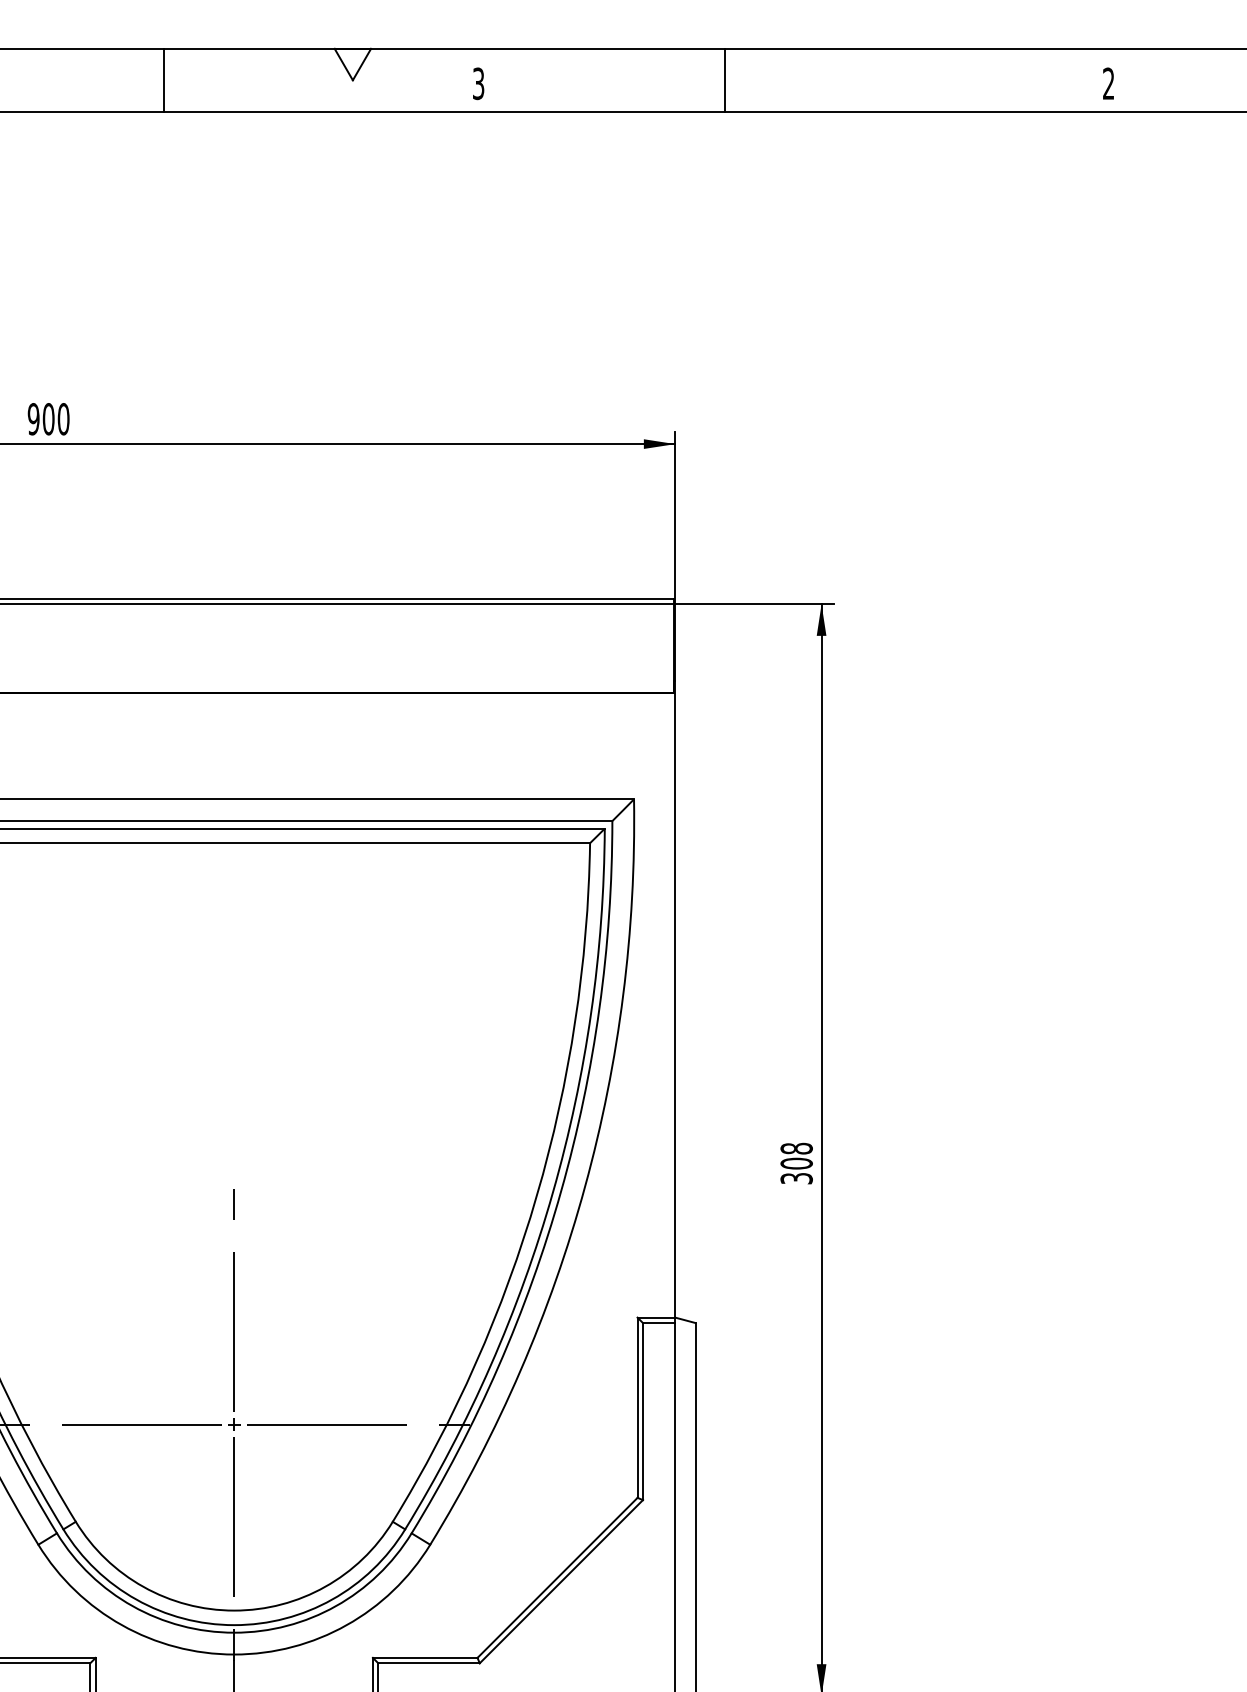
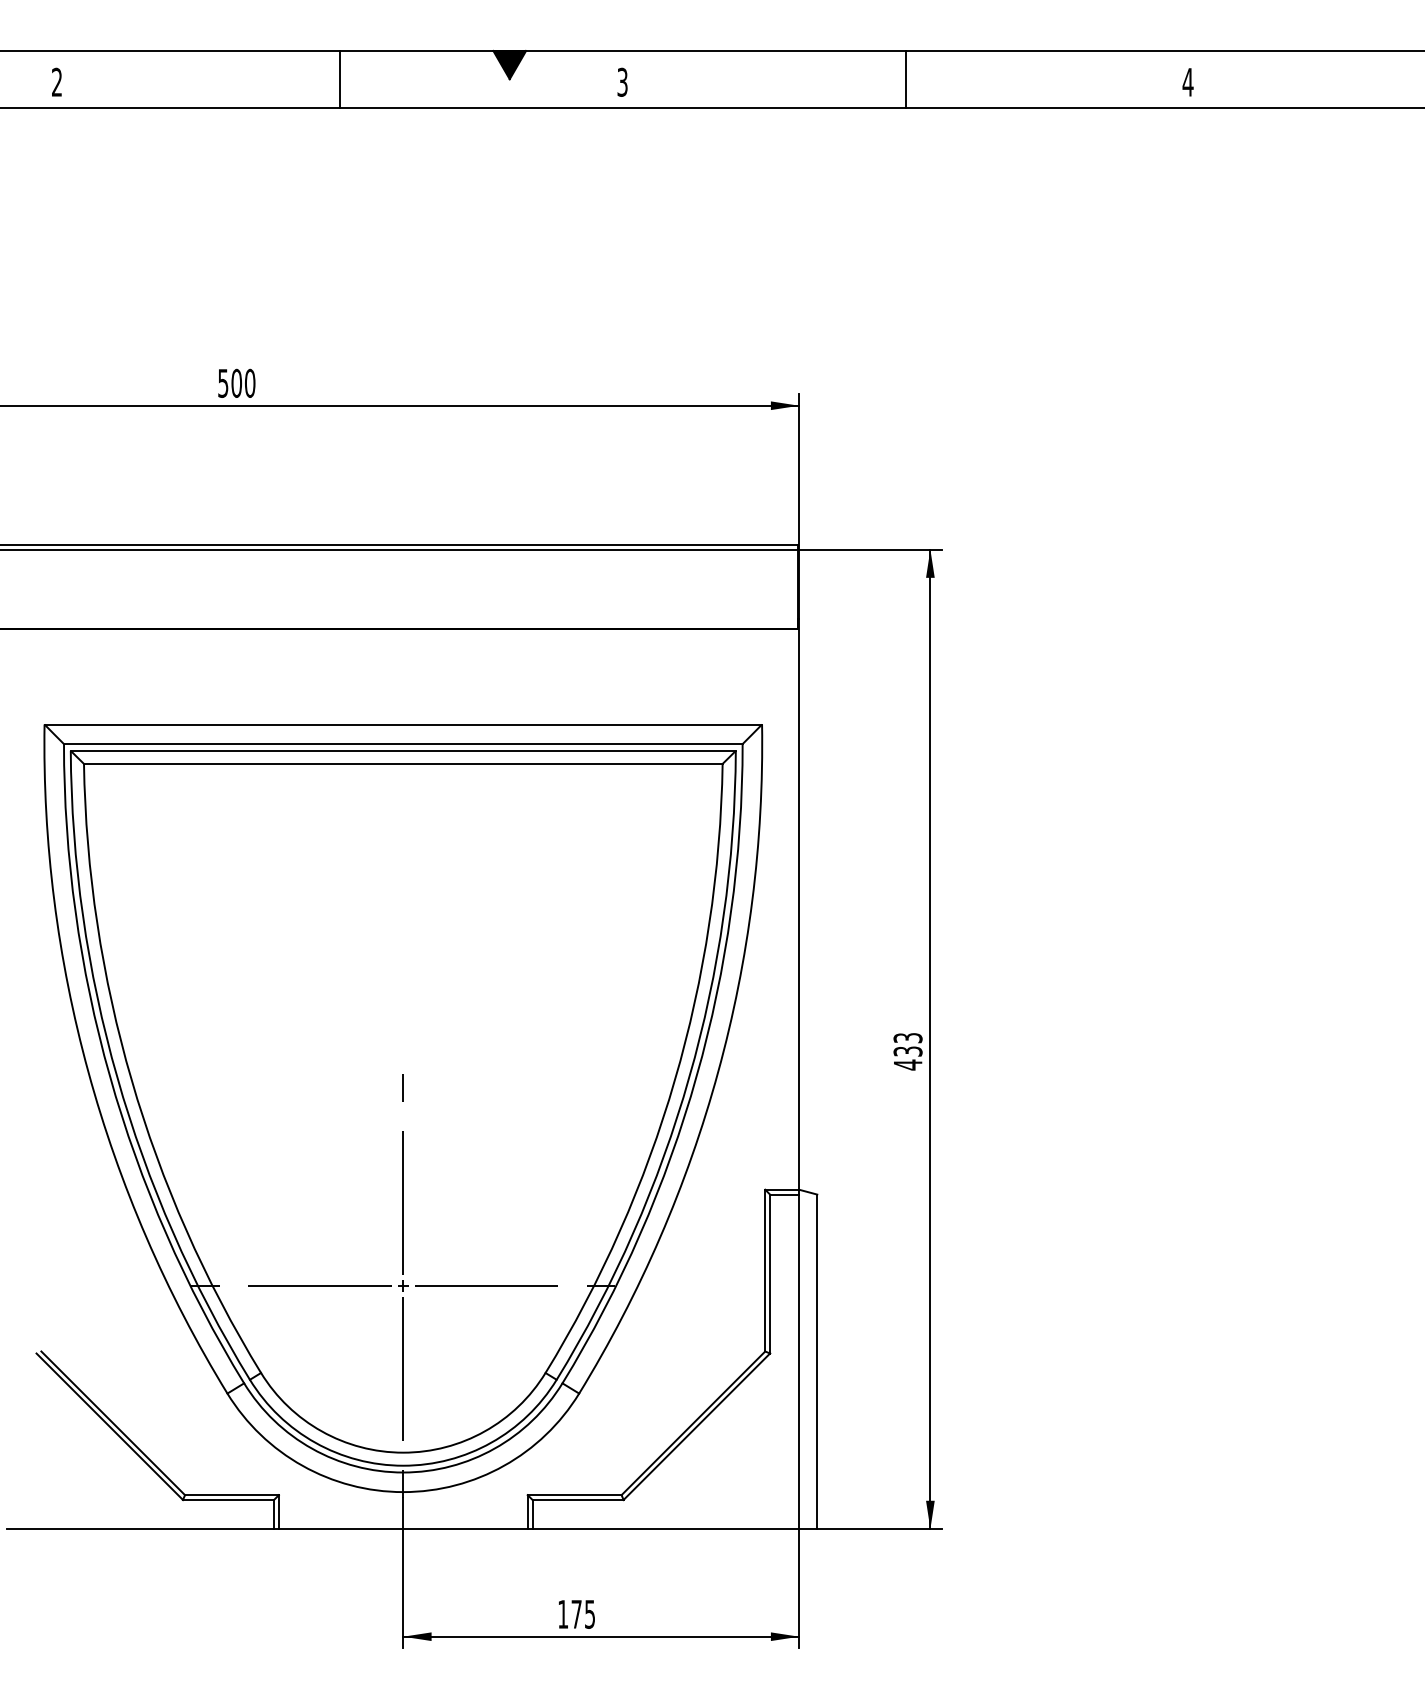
fill: (352, 63) -> (509, 64), added
line: (724, 79) -> (905, 78), moved
text: (1108, 82) -> (1187, 81), 2 -> 4
text: (33, 418) -> (223, 382), 900 -> 500
text: (796, 1163) -> (907, 1051), 308 -> 433

